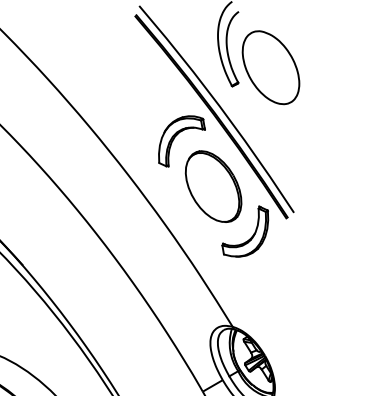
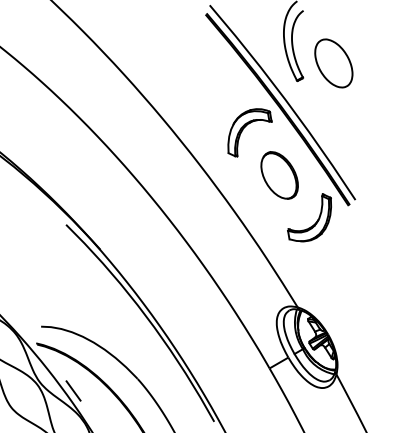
part: (270, 67) -> (333, 63), size x0.7
part: (213, 186) -> (279, 175), size x0.7

